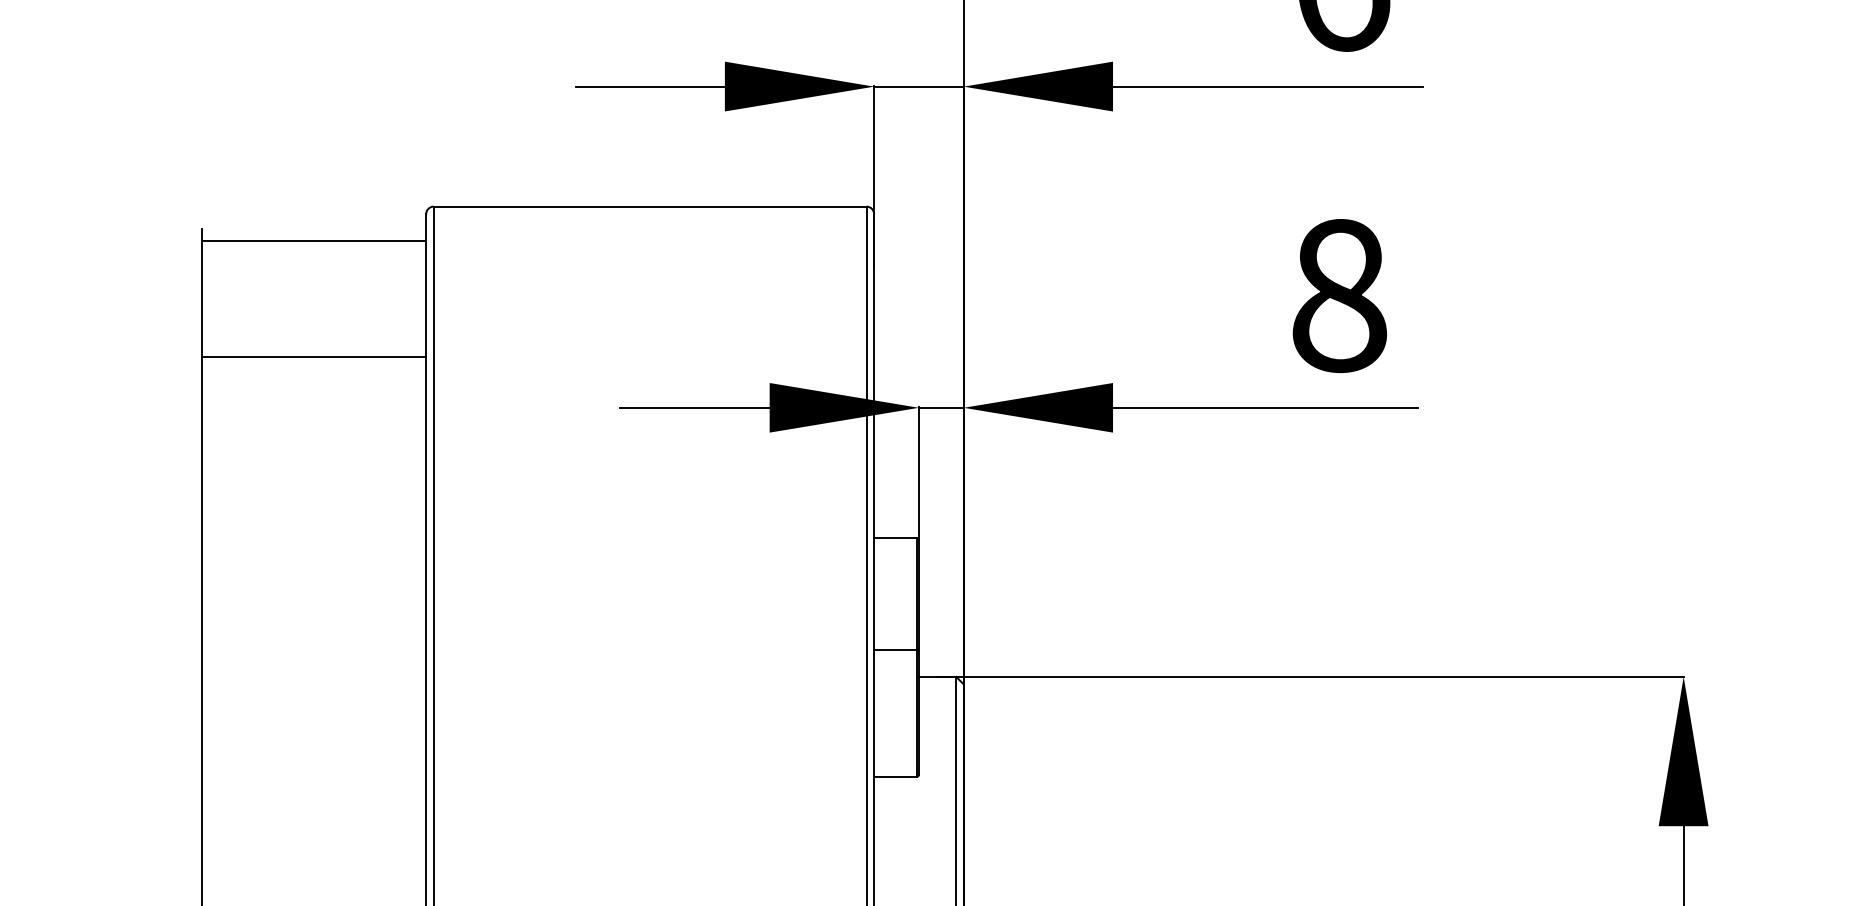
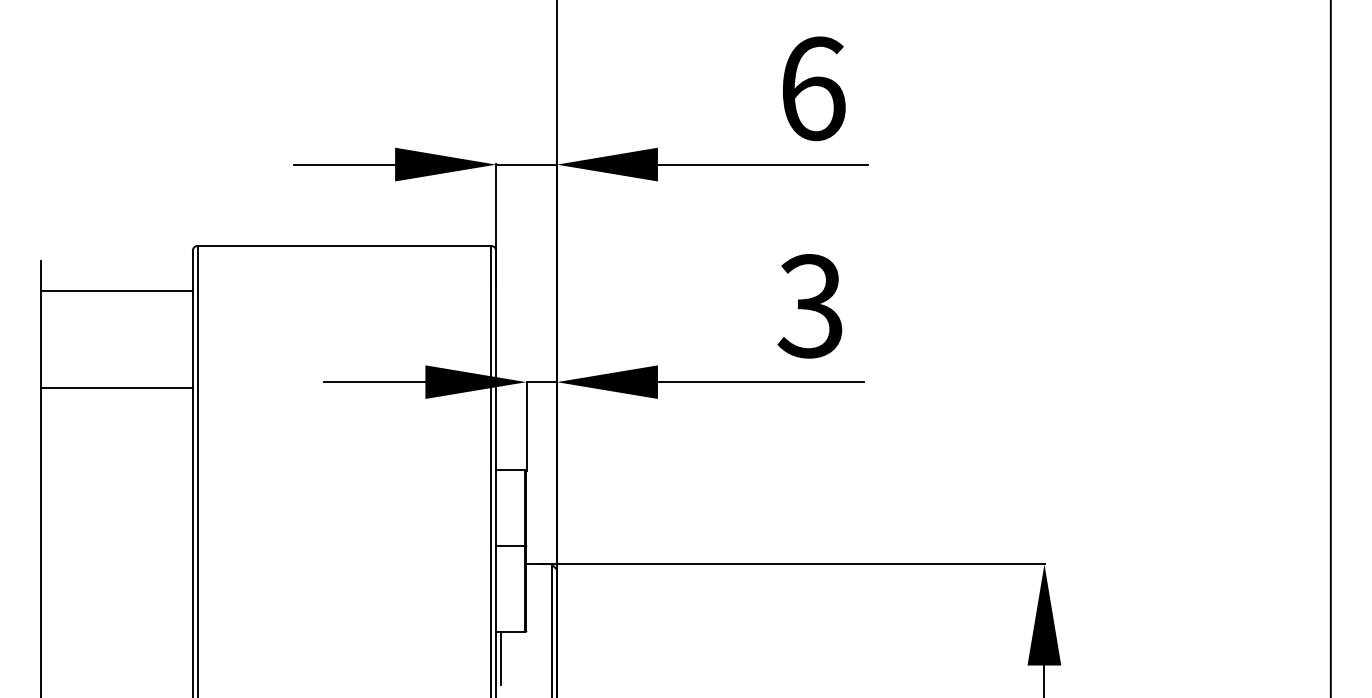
line: (313, 241) -> (116, 291), moved
text: (1338, 296) -> (810, 306), 8 -> 3
line: (313, 356) -> (116, 387), moved
line: (882, 815) -> (501, 658), added

